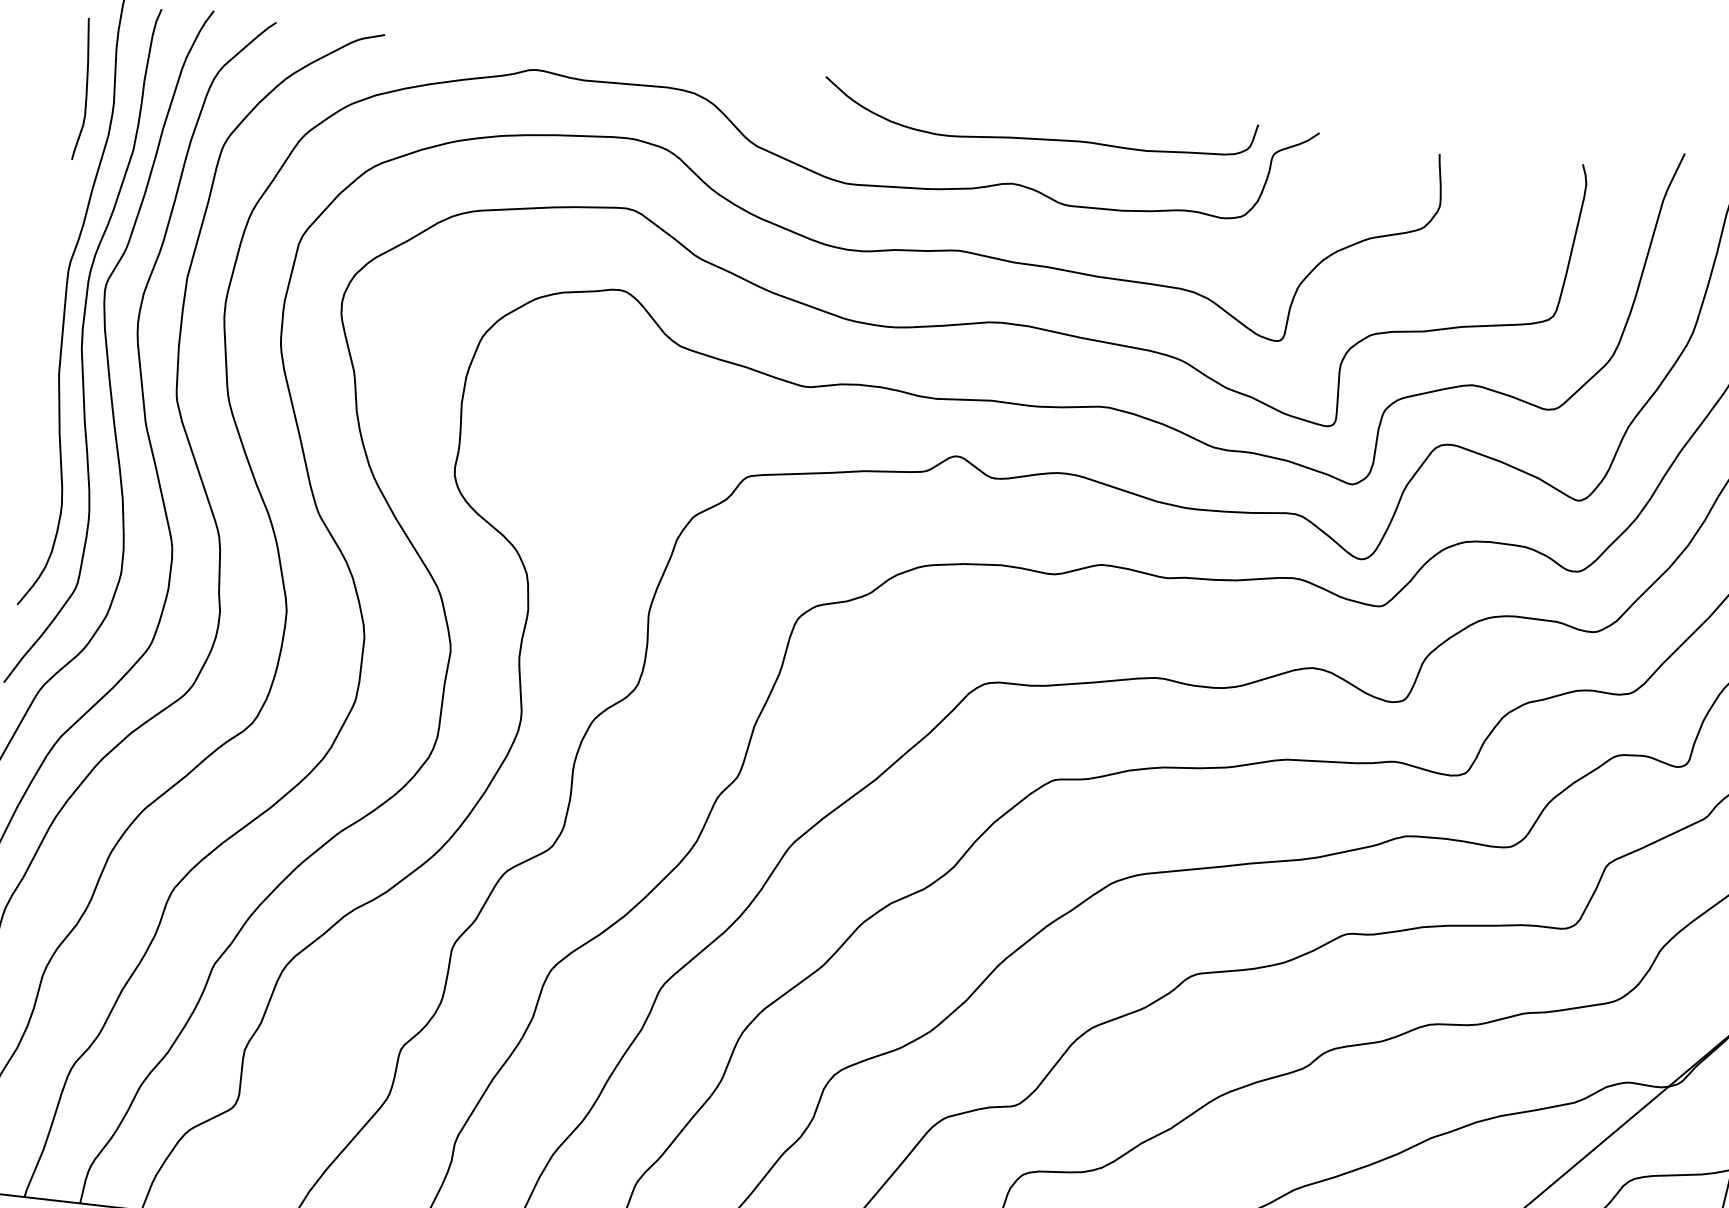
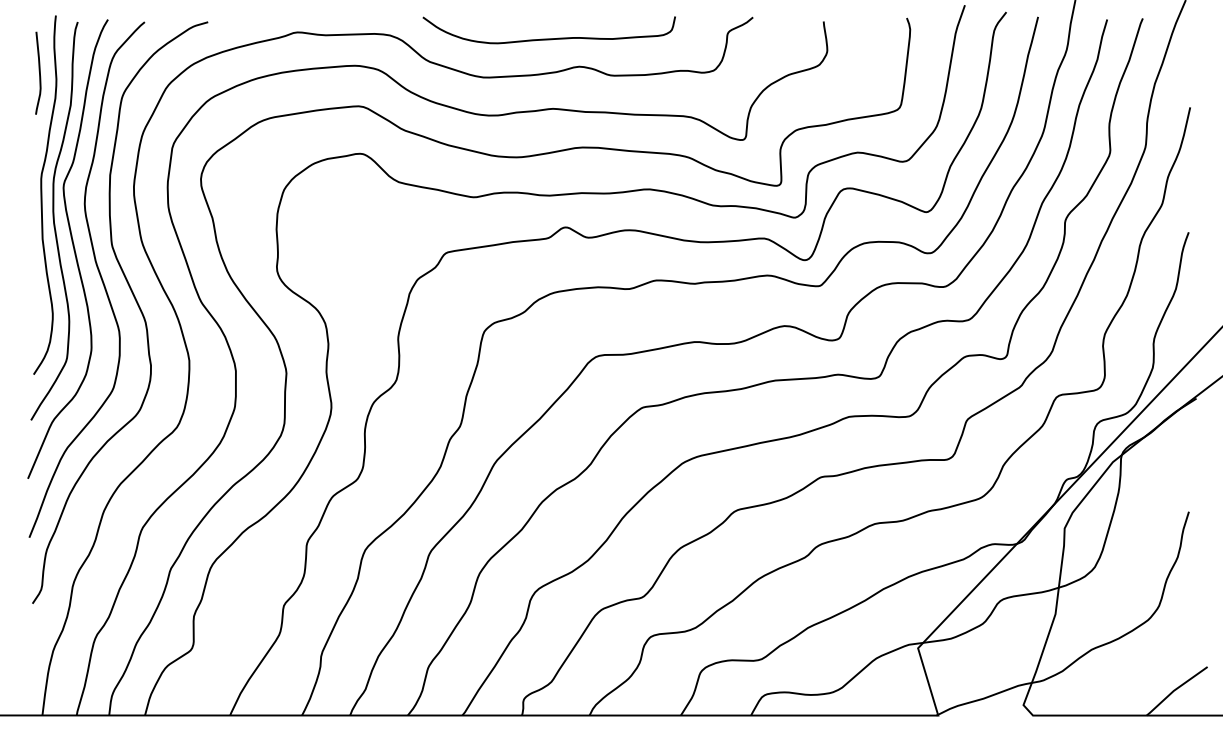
curve: (1036, 137) -> (548, 38), moved

